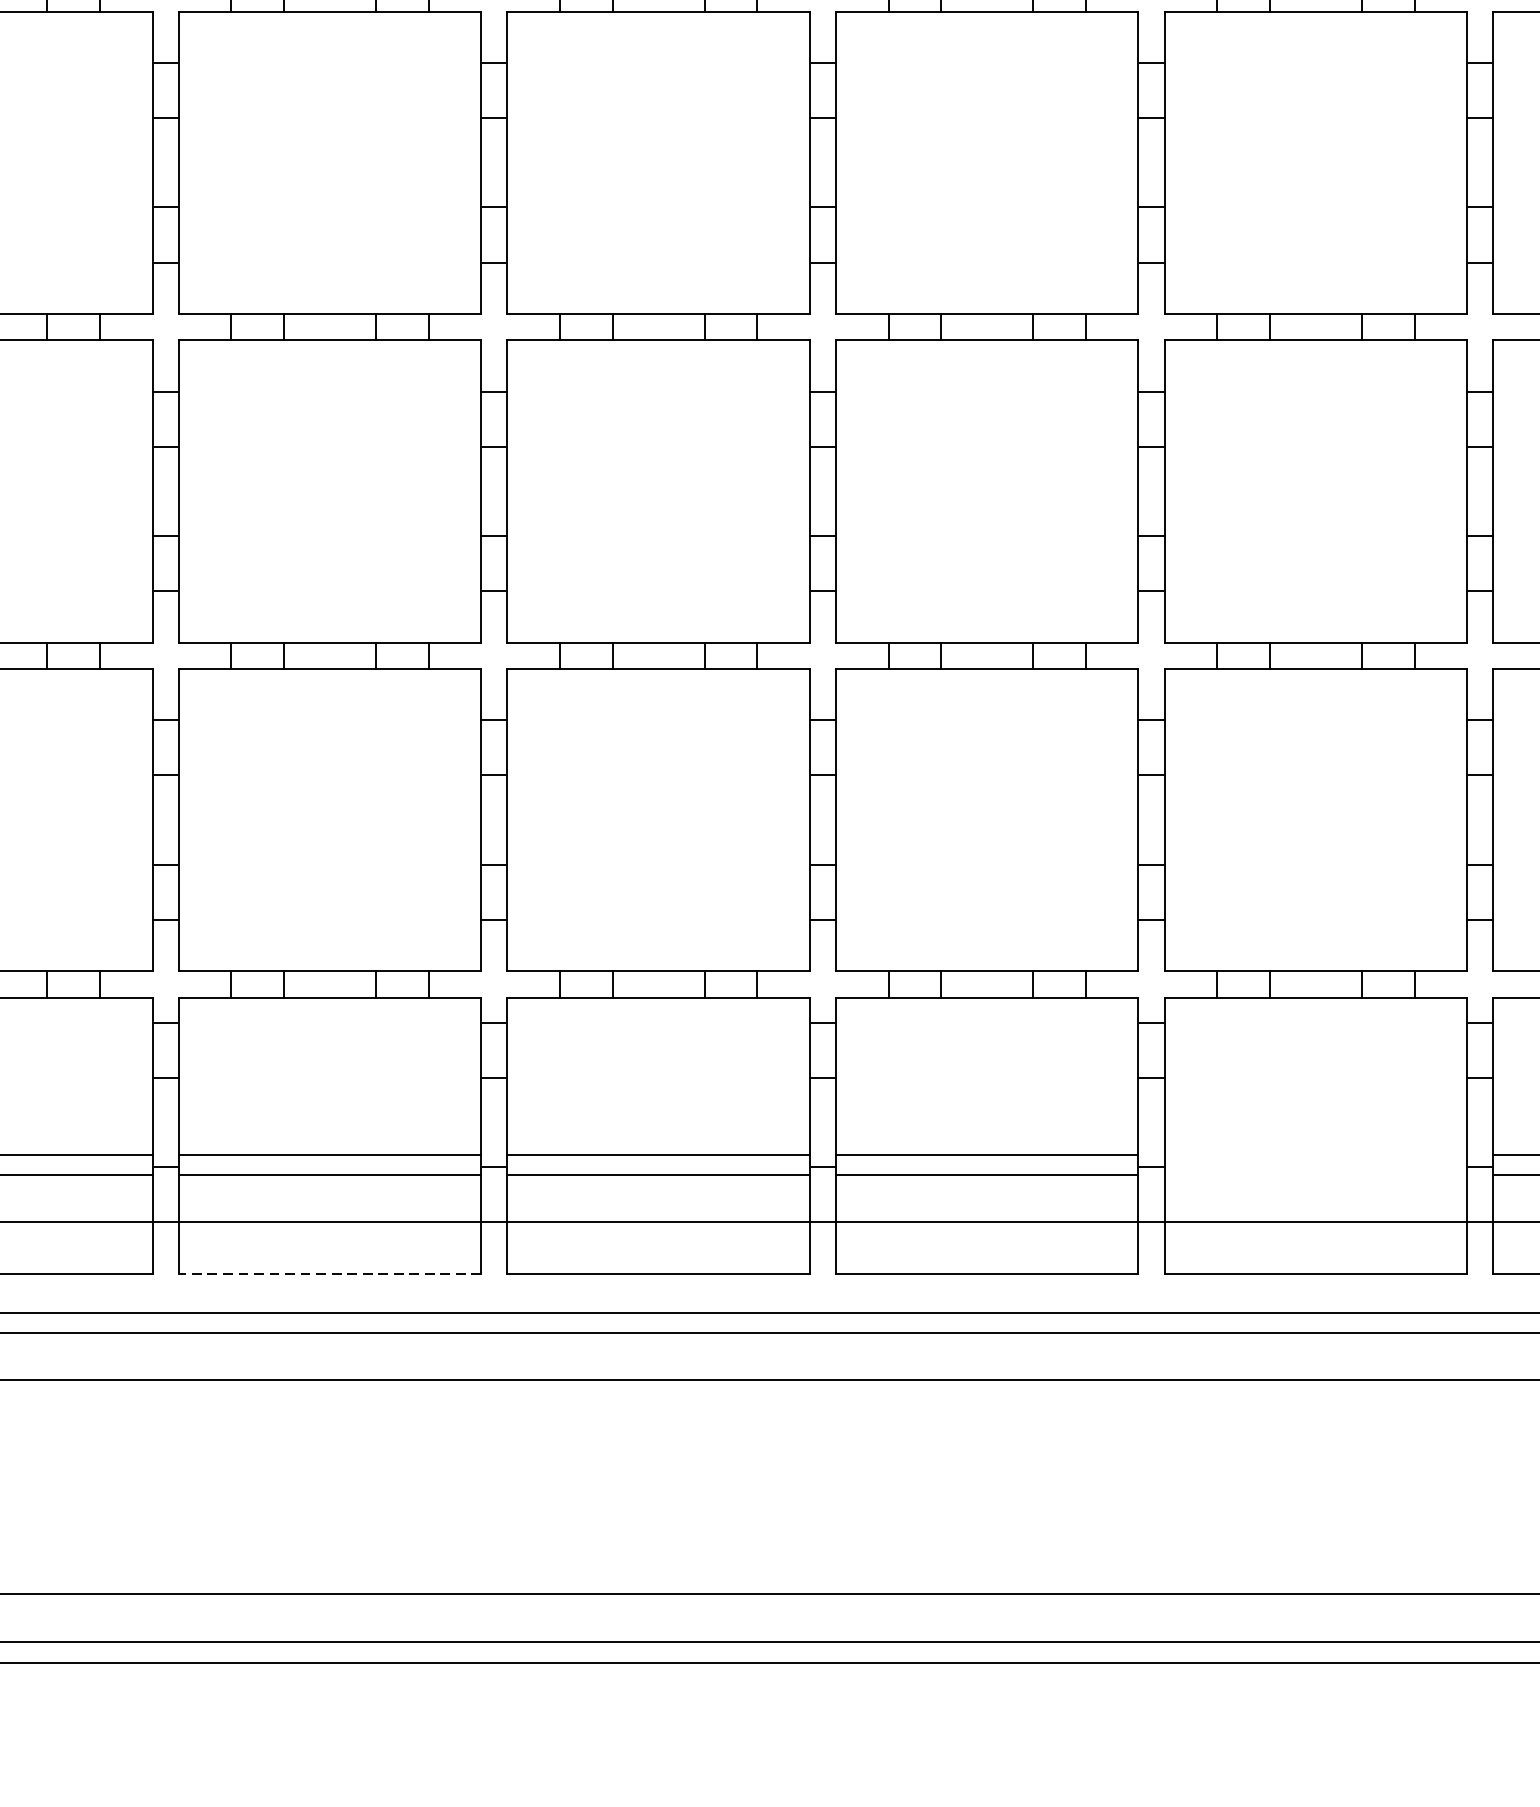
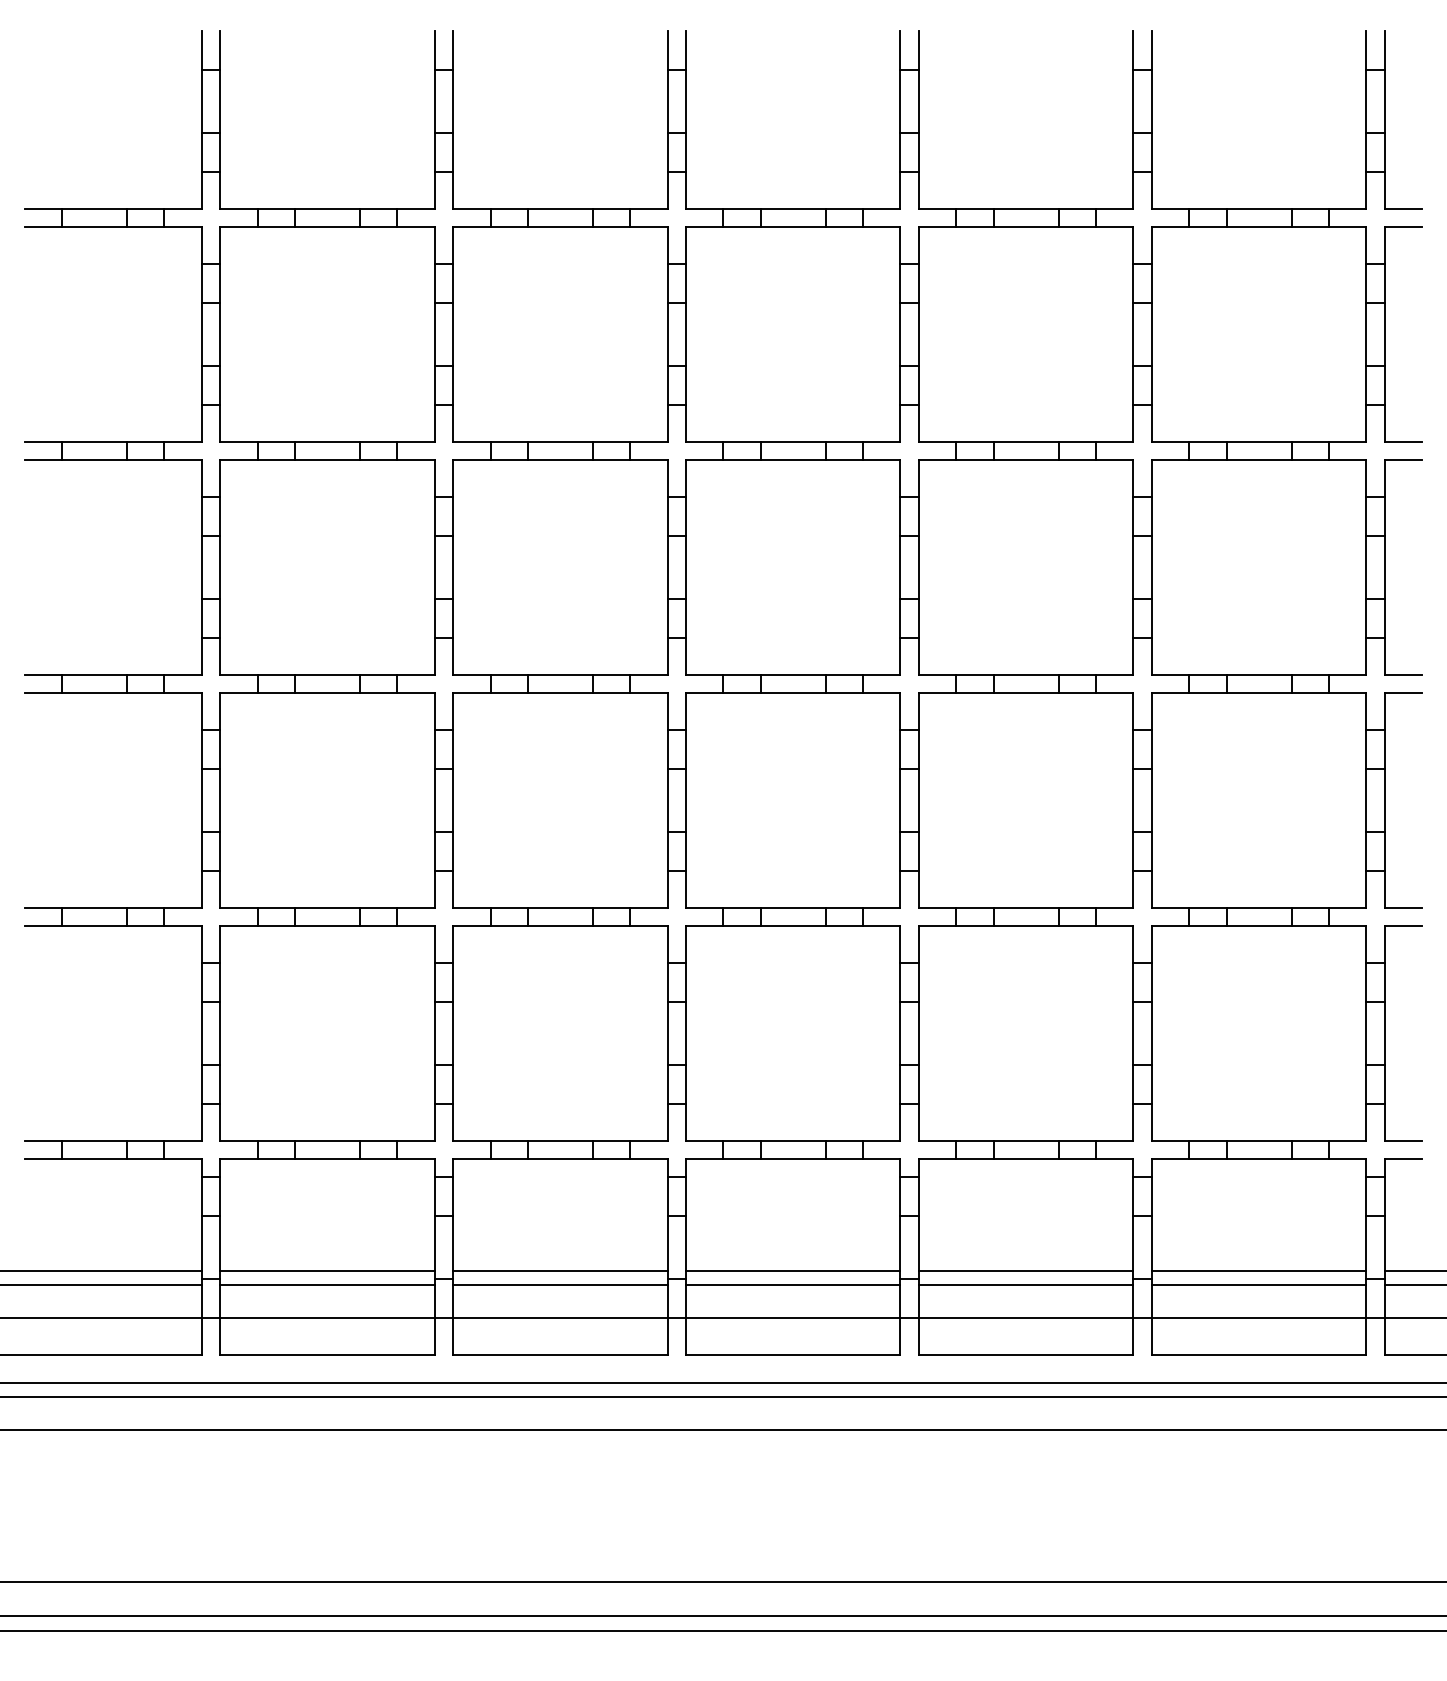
line: (1316, 1154) -> (1026, 1270), added
line: (1316, 1174) -> (1026, 1284), added
line: (328, 1273) -> (326, 1354), dashed -> solid

